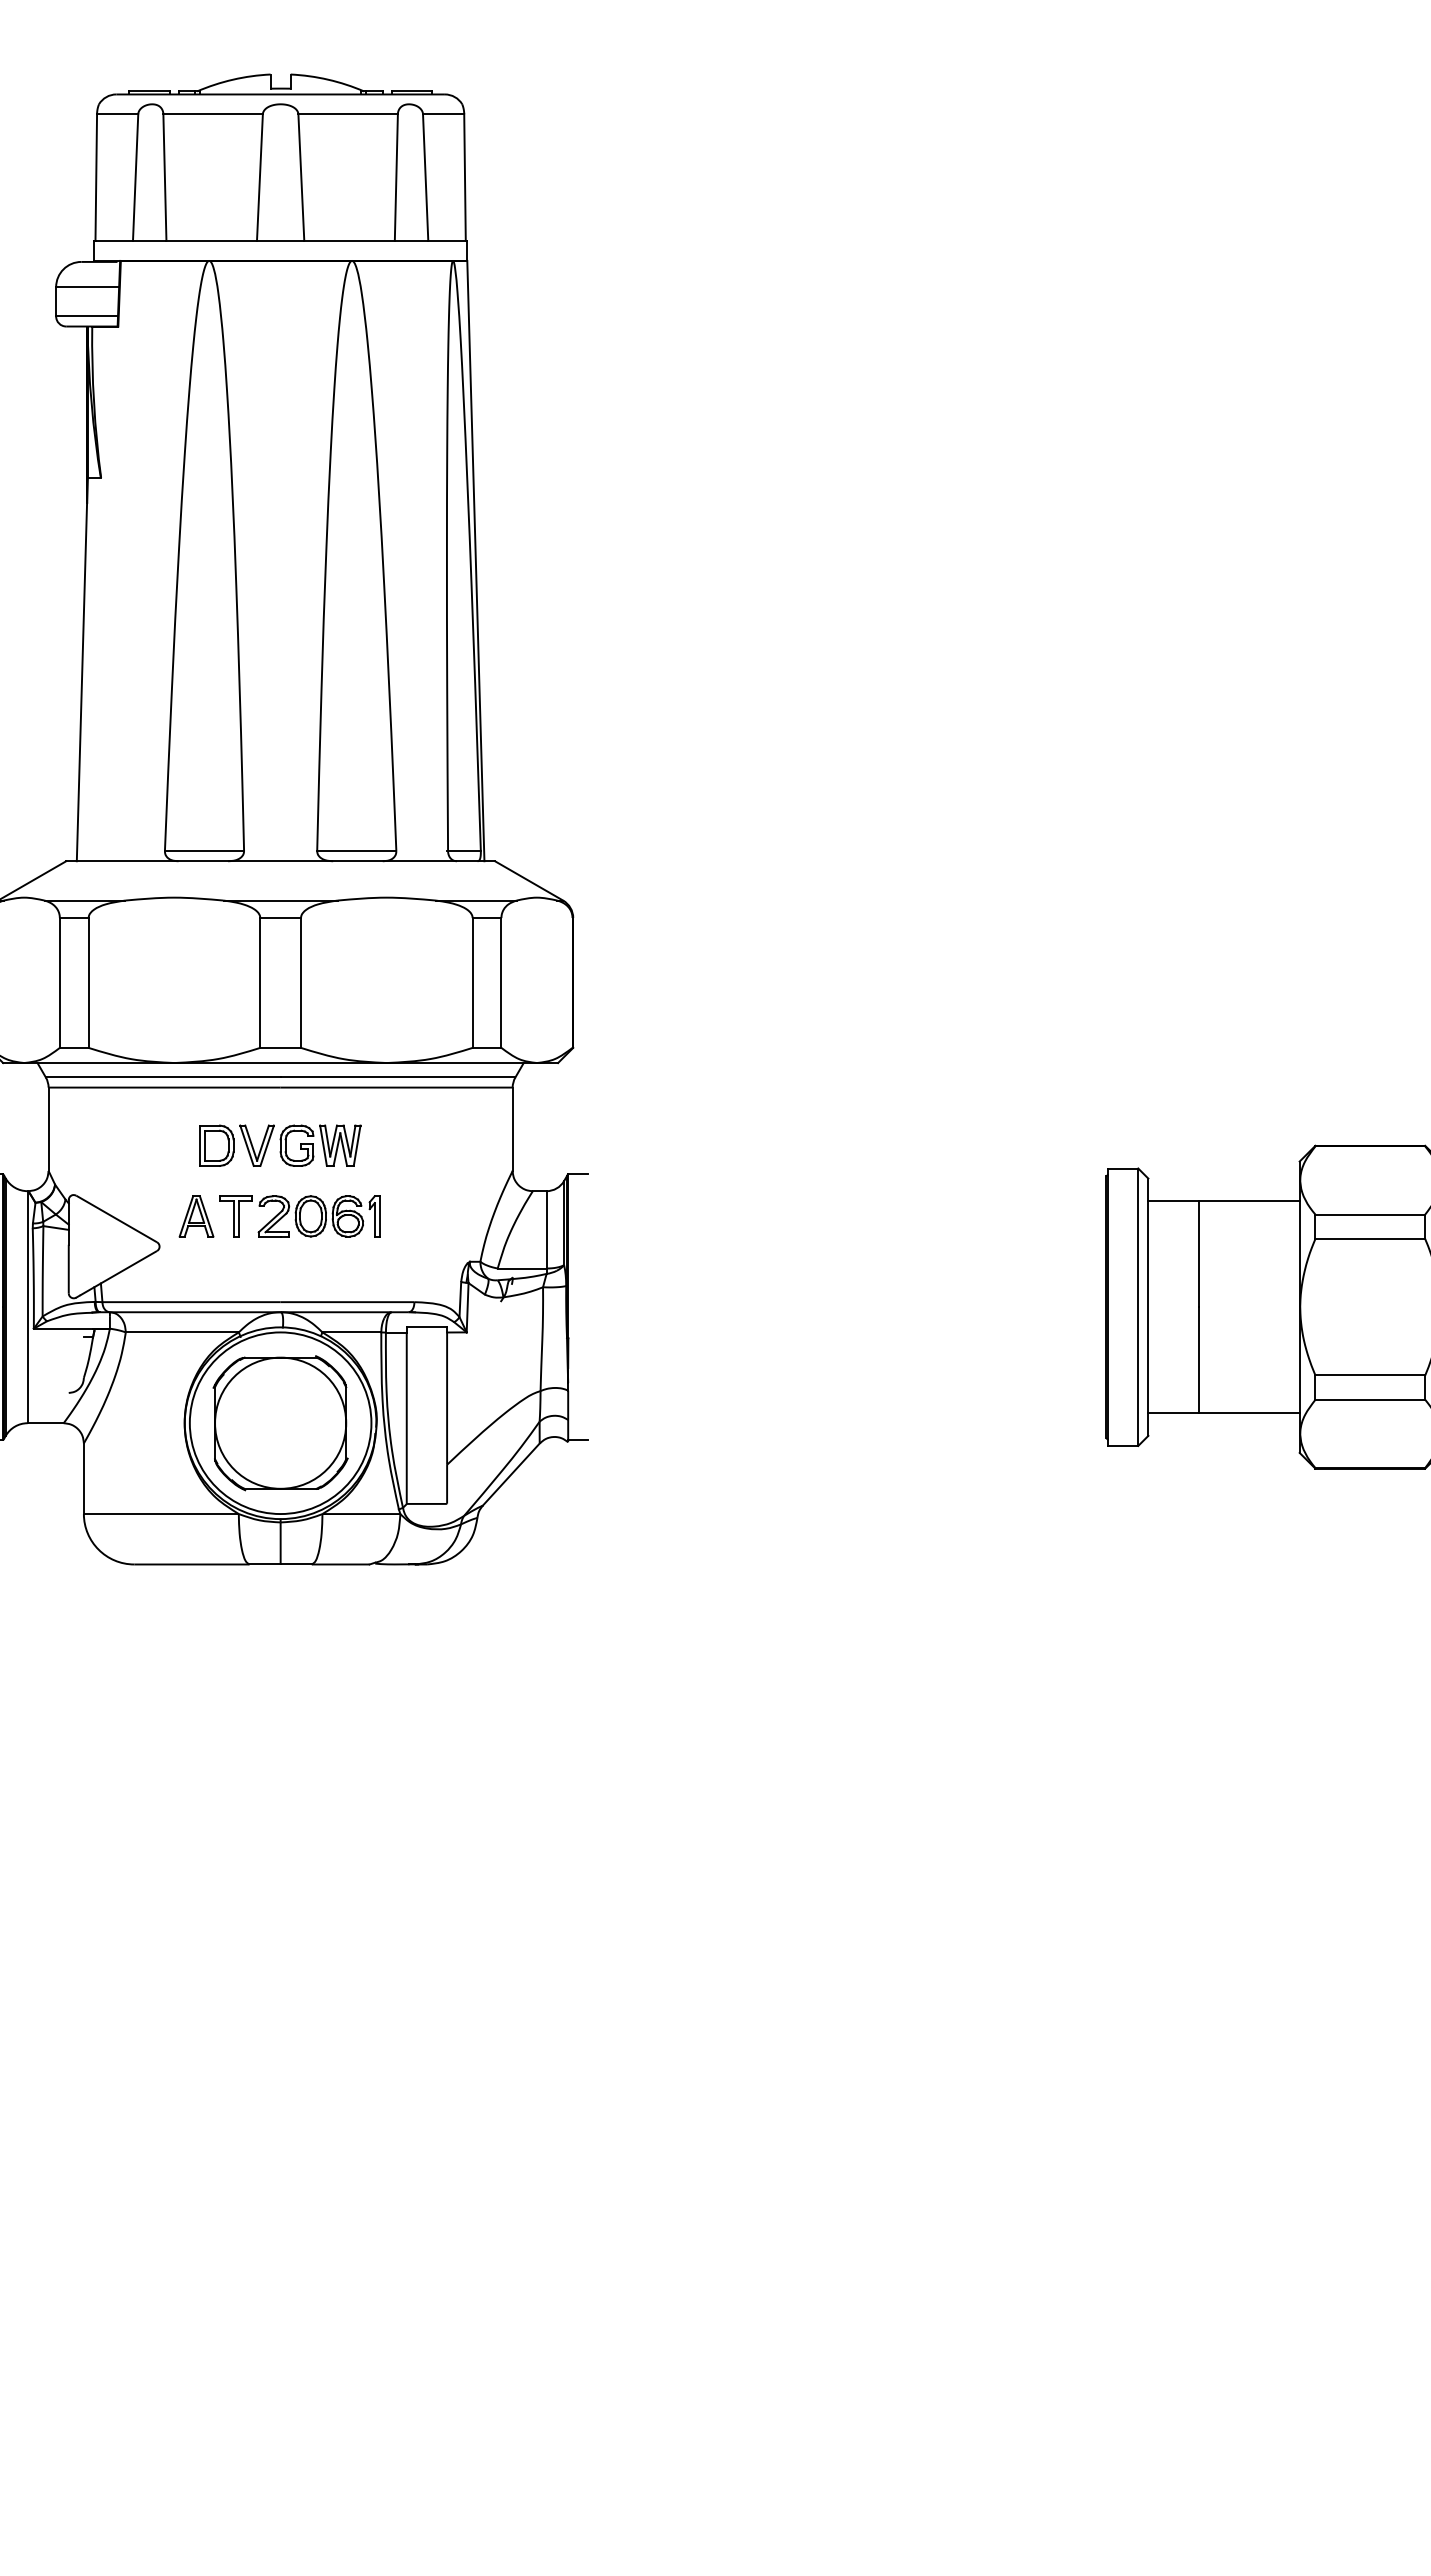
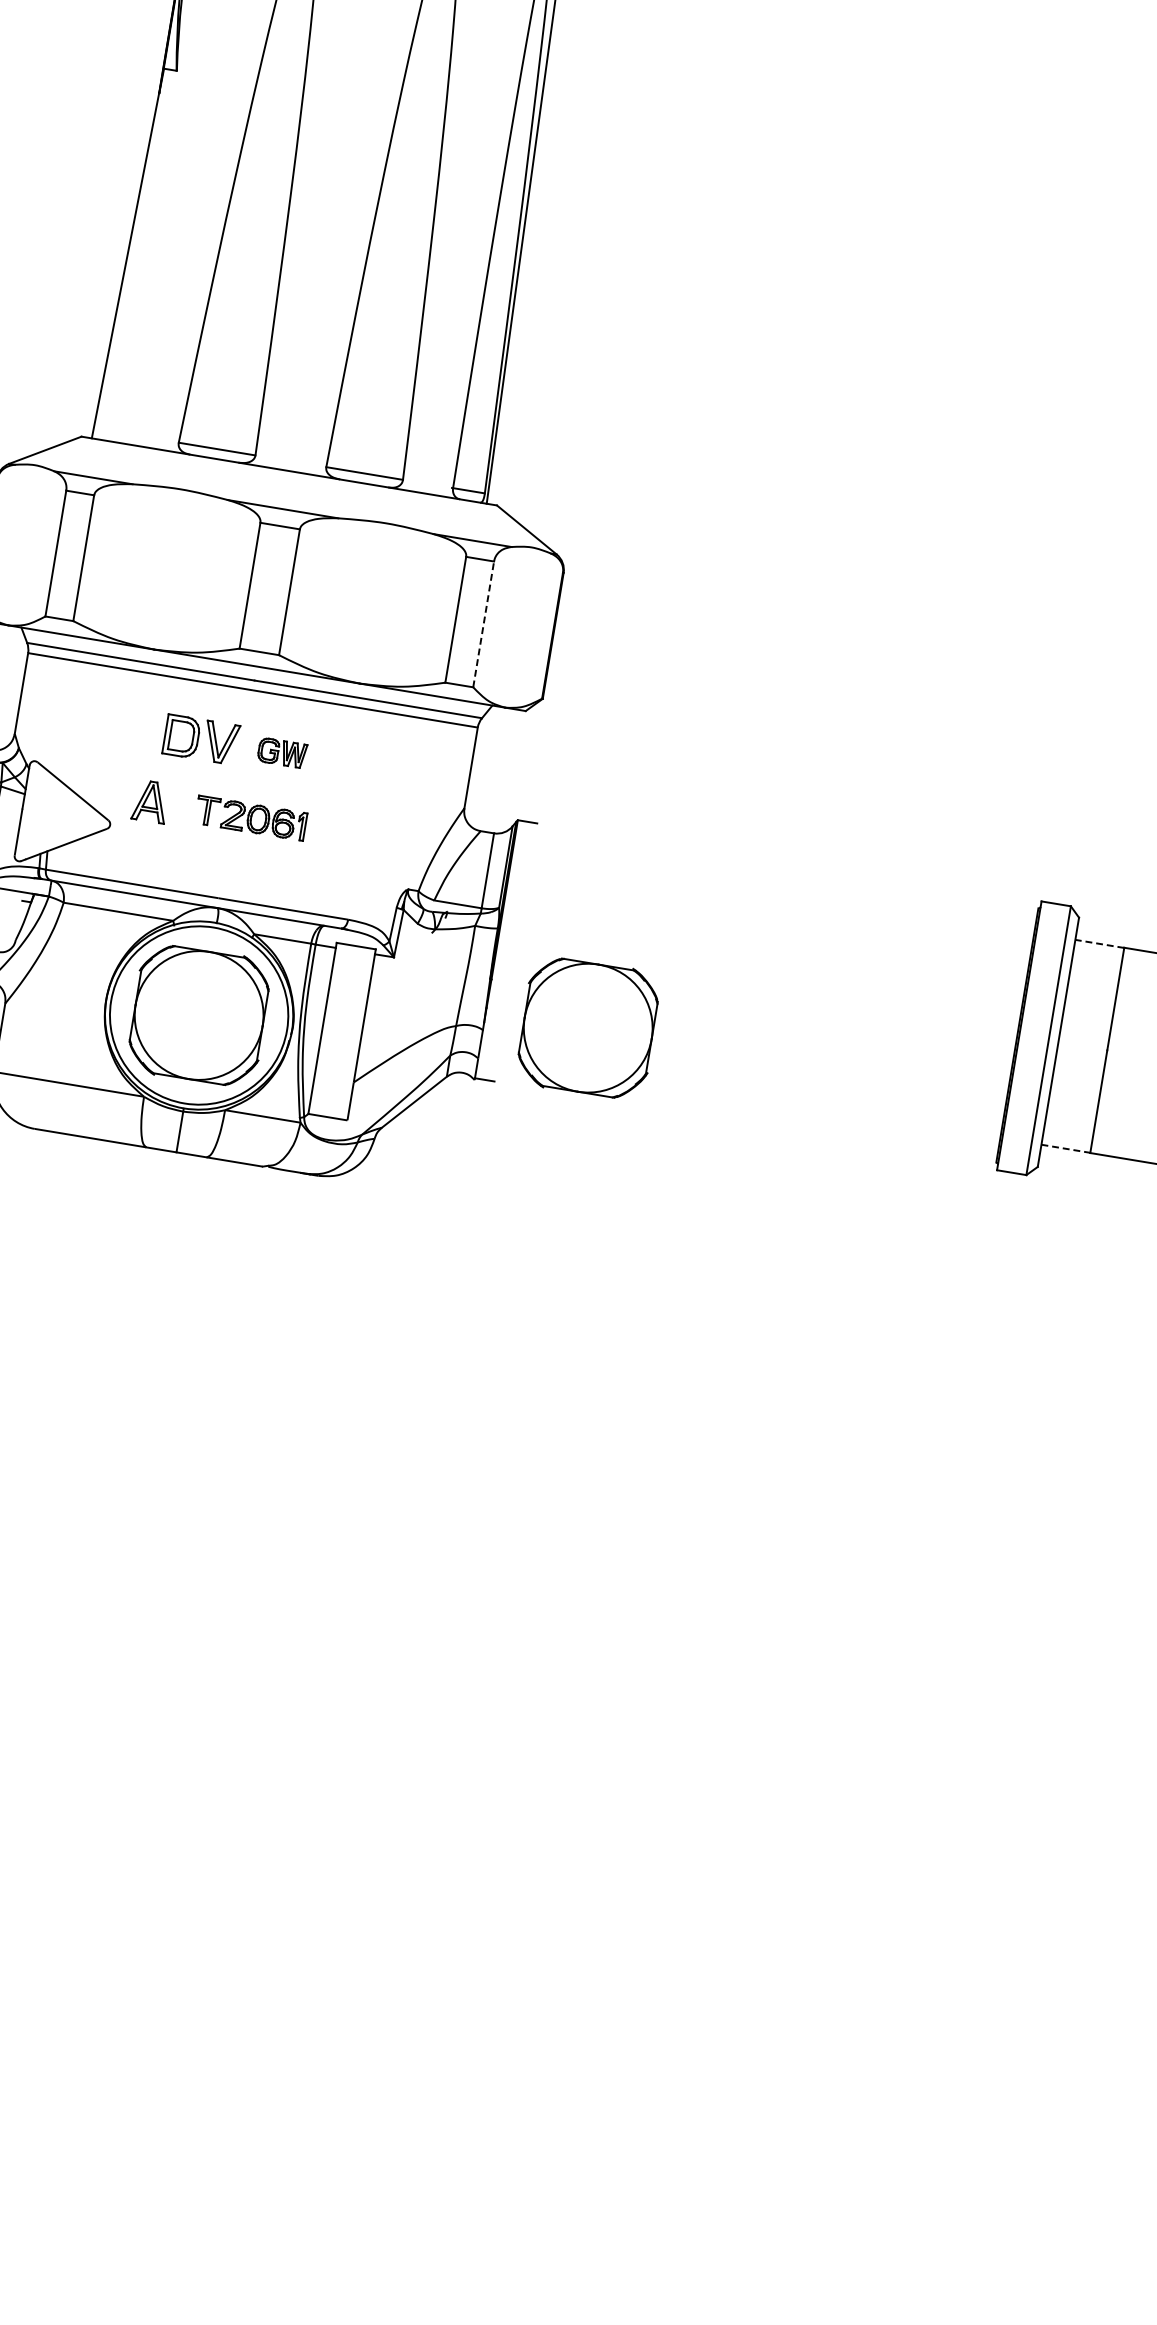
line: (501, 982) -> (483, 623), solid -> dashed
part: (320, 1145) -> (282, 752), size x0.6
line: (1173, 1201) -> (1099, 943), solid -> dashed
part: (299, 1216) -> (250, 818), size x0.7
part: (673, 1371) -> (588, 1028), added
line: (1174, 1412) -> (1066, 1148), solid -> dashed

